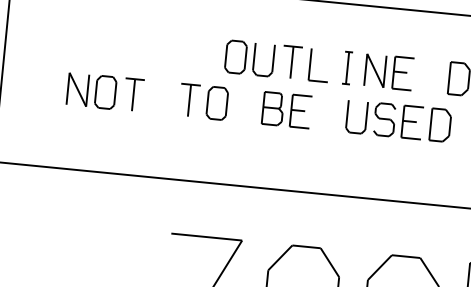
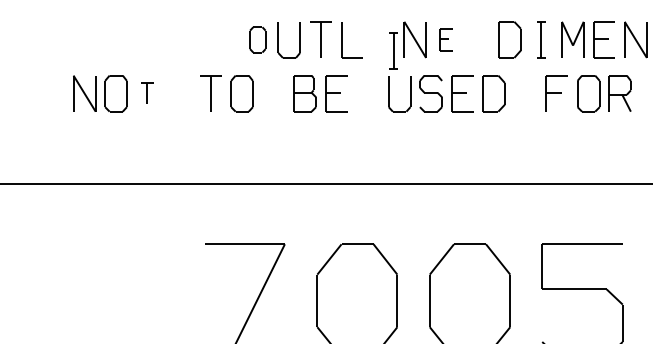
part: (235, 56) -> (257, 39), size x0.7
part: (347, 67) -> (393, 50), moved
part: (403, 73) -> (446, 39), size x0.6
part: (133, 95) -> (147, 93), size x0.6

